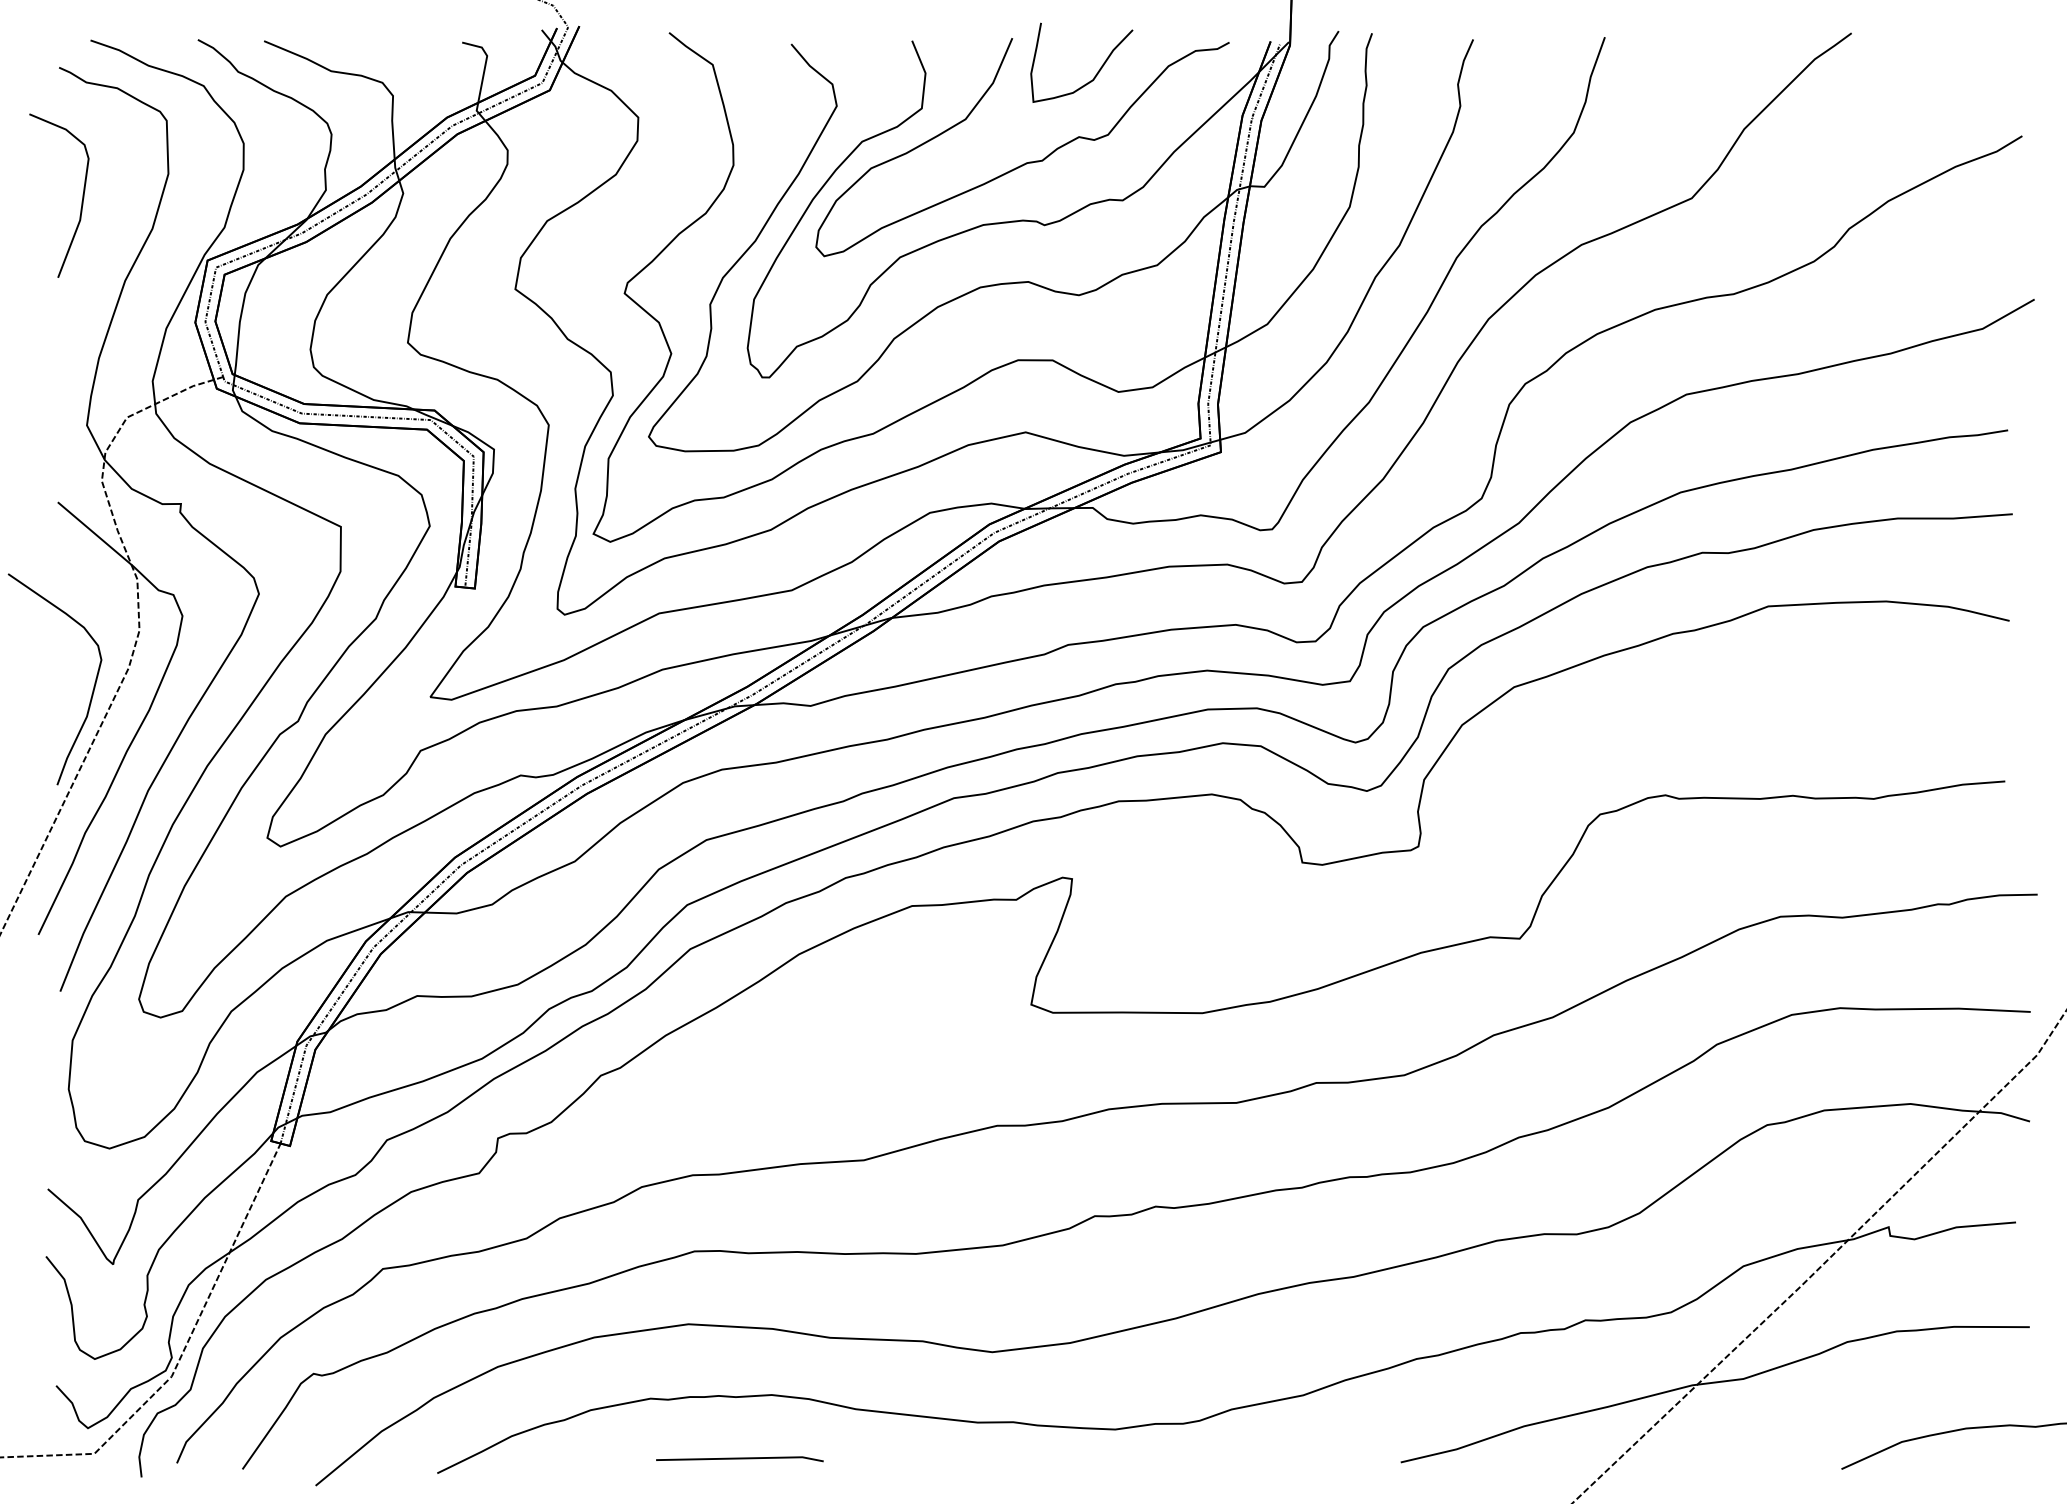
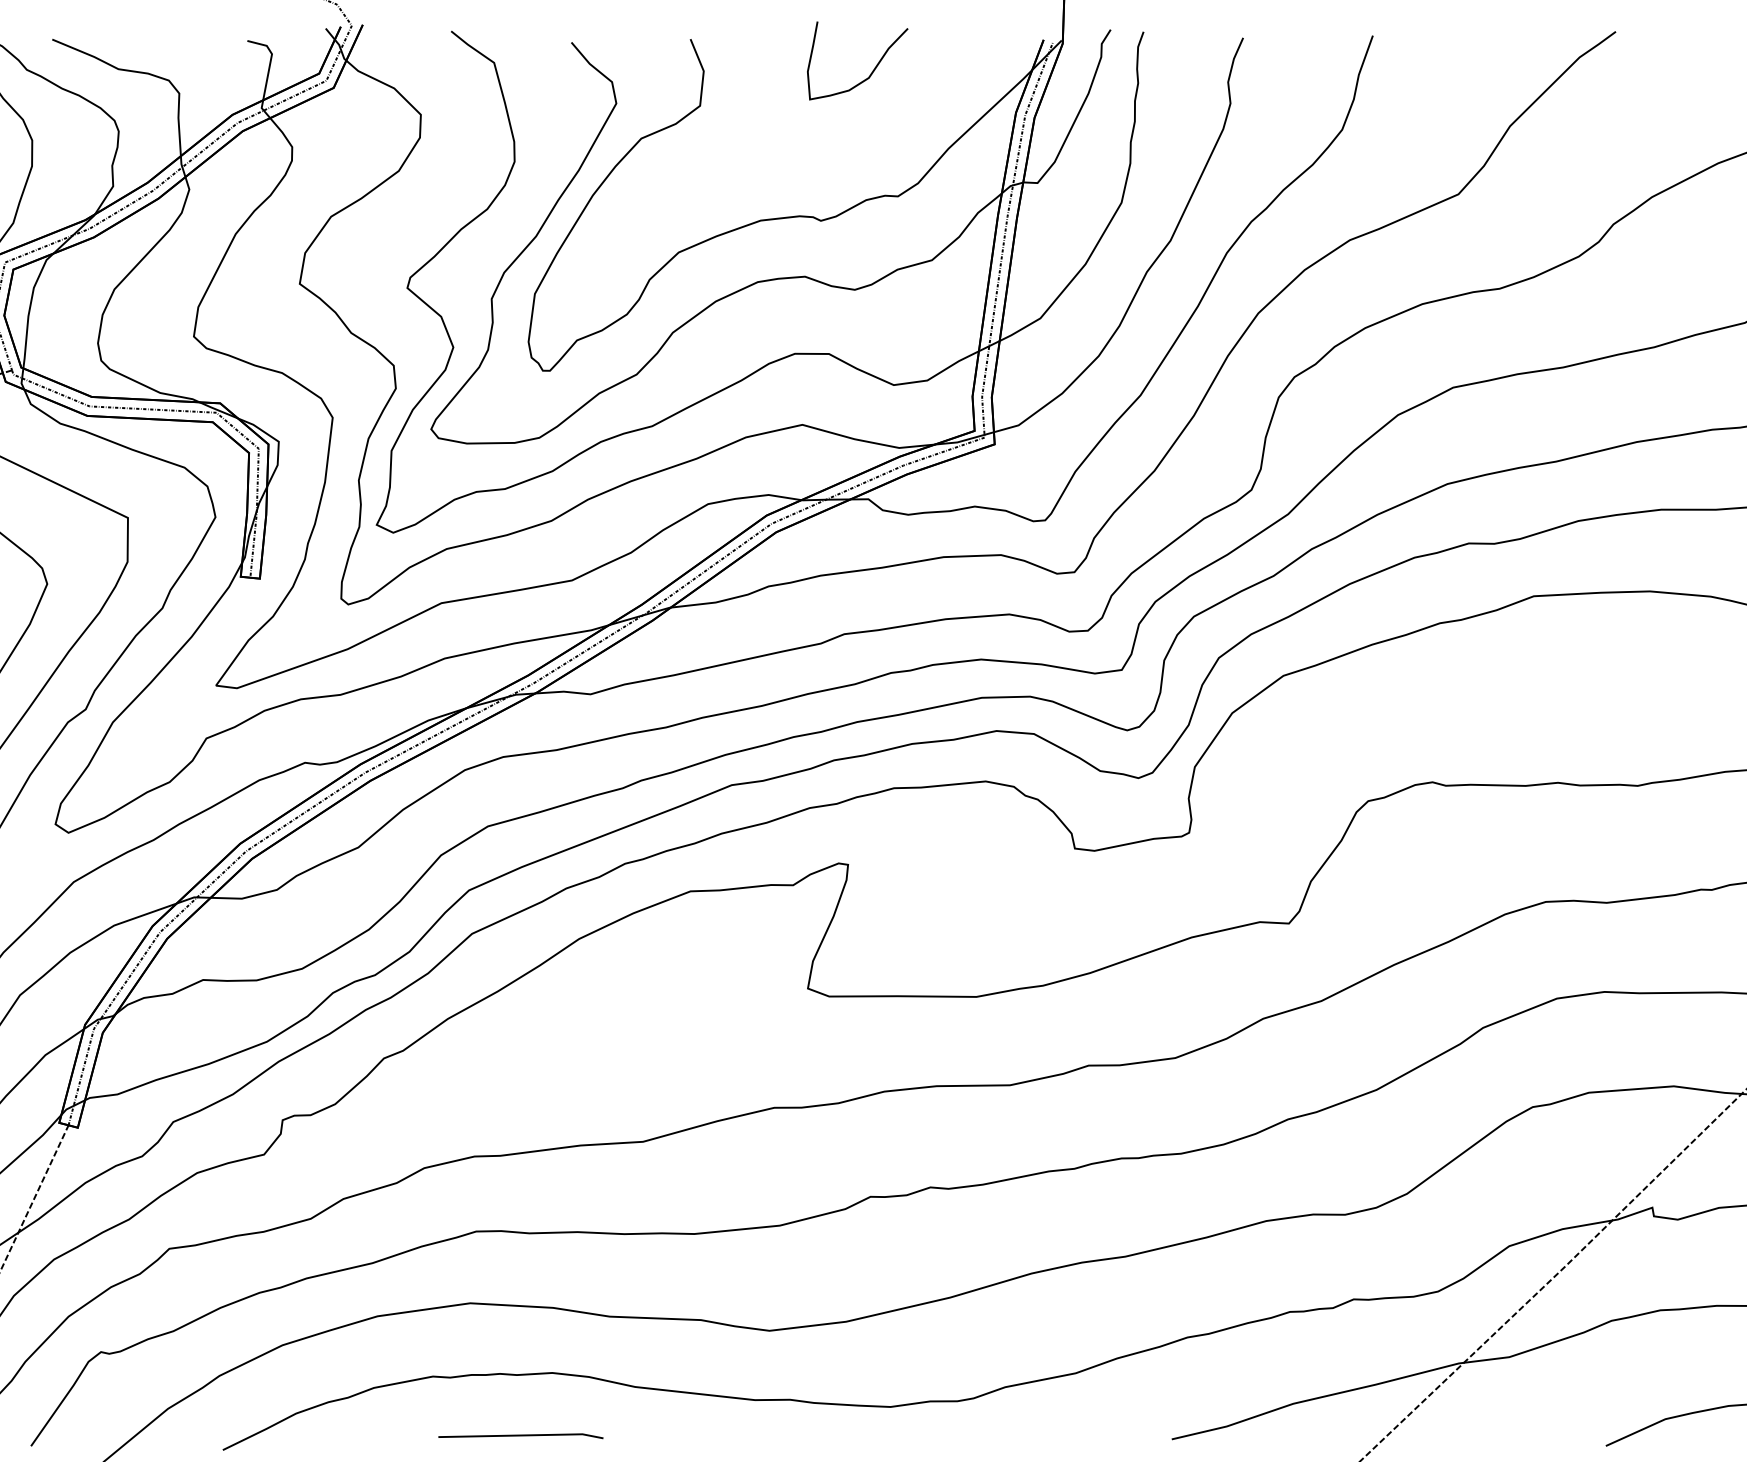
part: (1025, 162) -> (802, 159), removed

